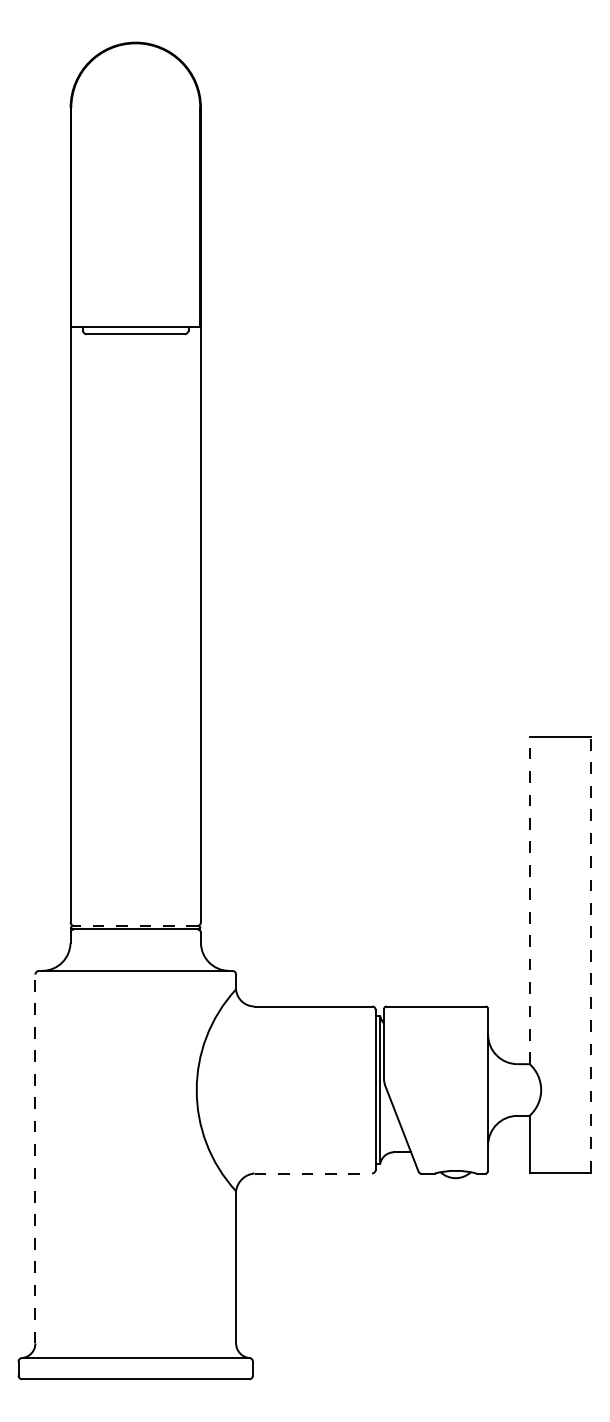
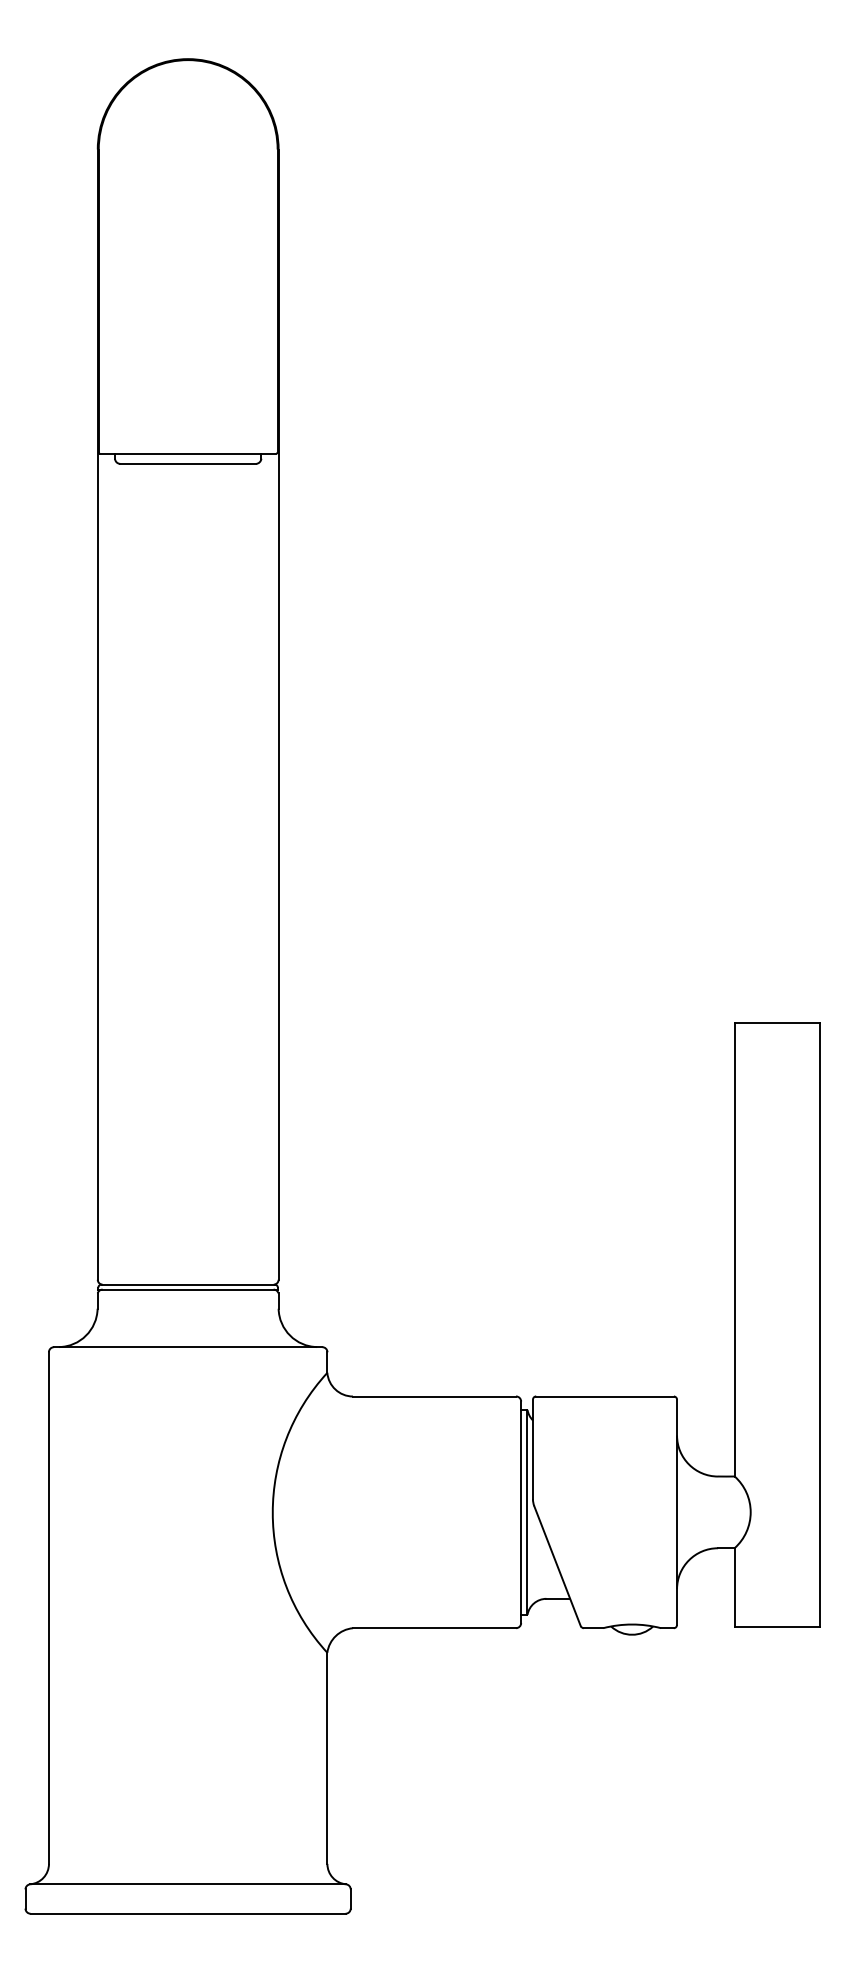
line: (529, 900) -> (734, 1249), dashed -> solid
line: (135, 925) -> (188, 1284), dashed -> solid
line: (591, 955) -> (820, 1325), dashed -> solid
line: (35, 1159) -> (48, 1608), dashed -> solid
line: (314, 1173) -> (435, 1628), dashed -> solid

